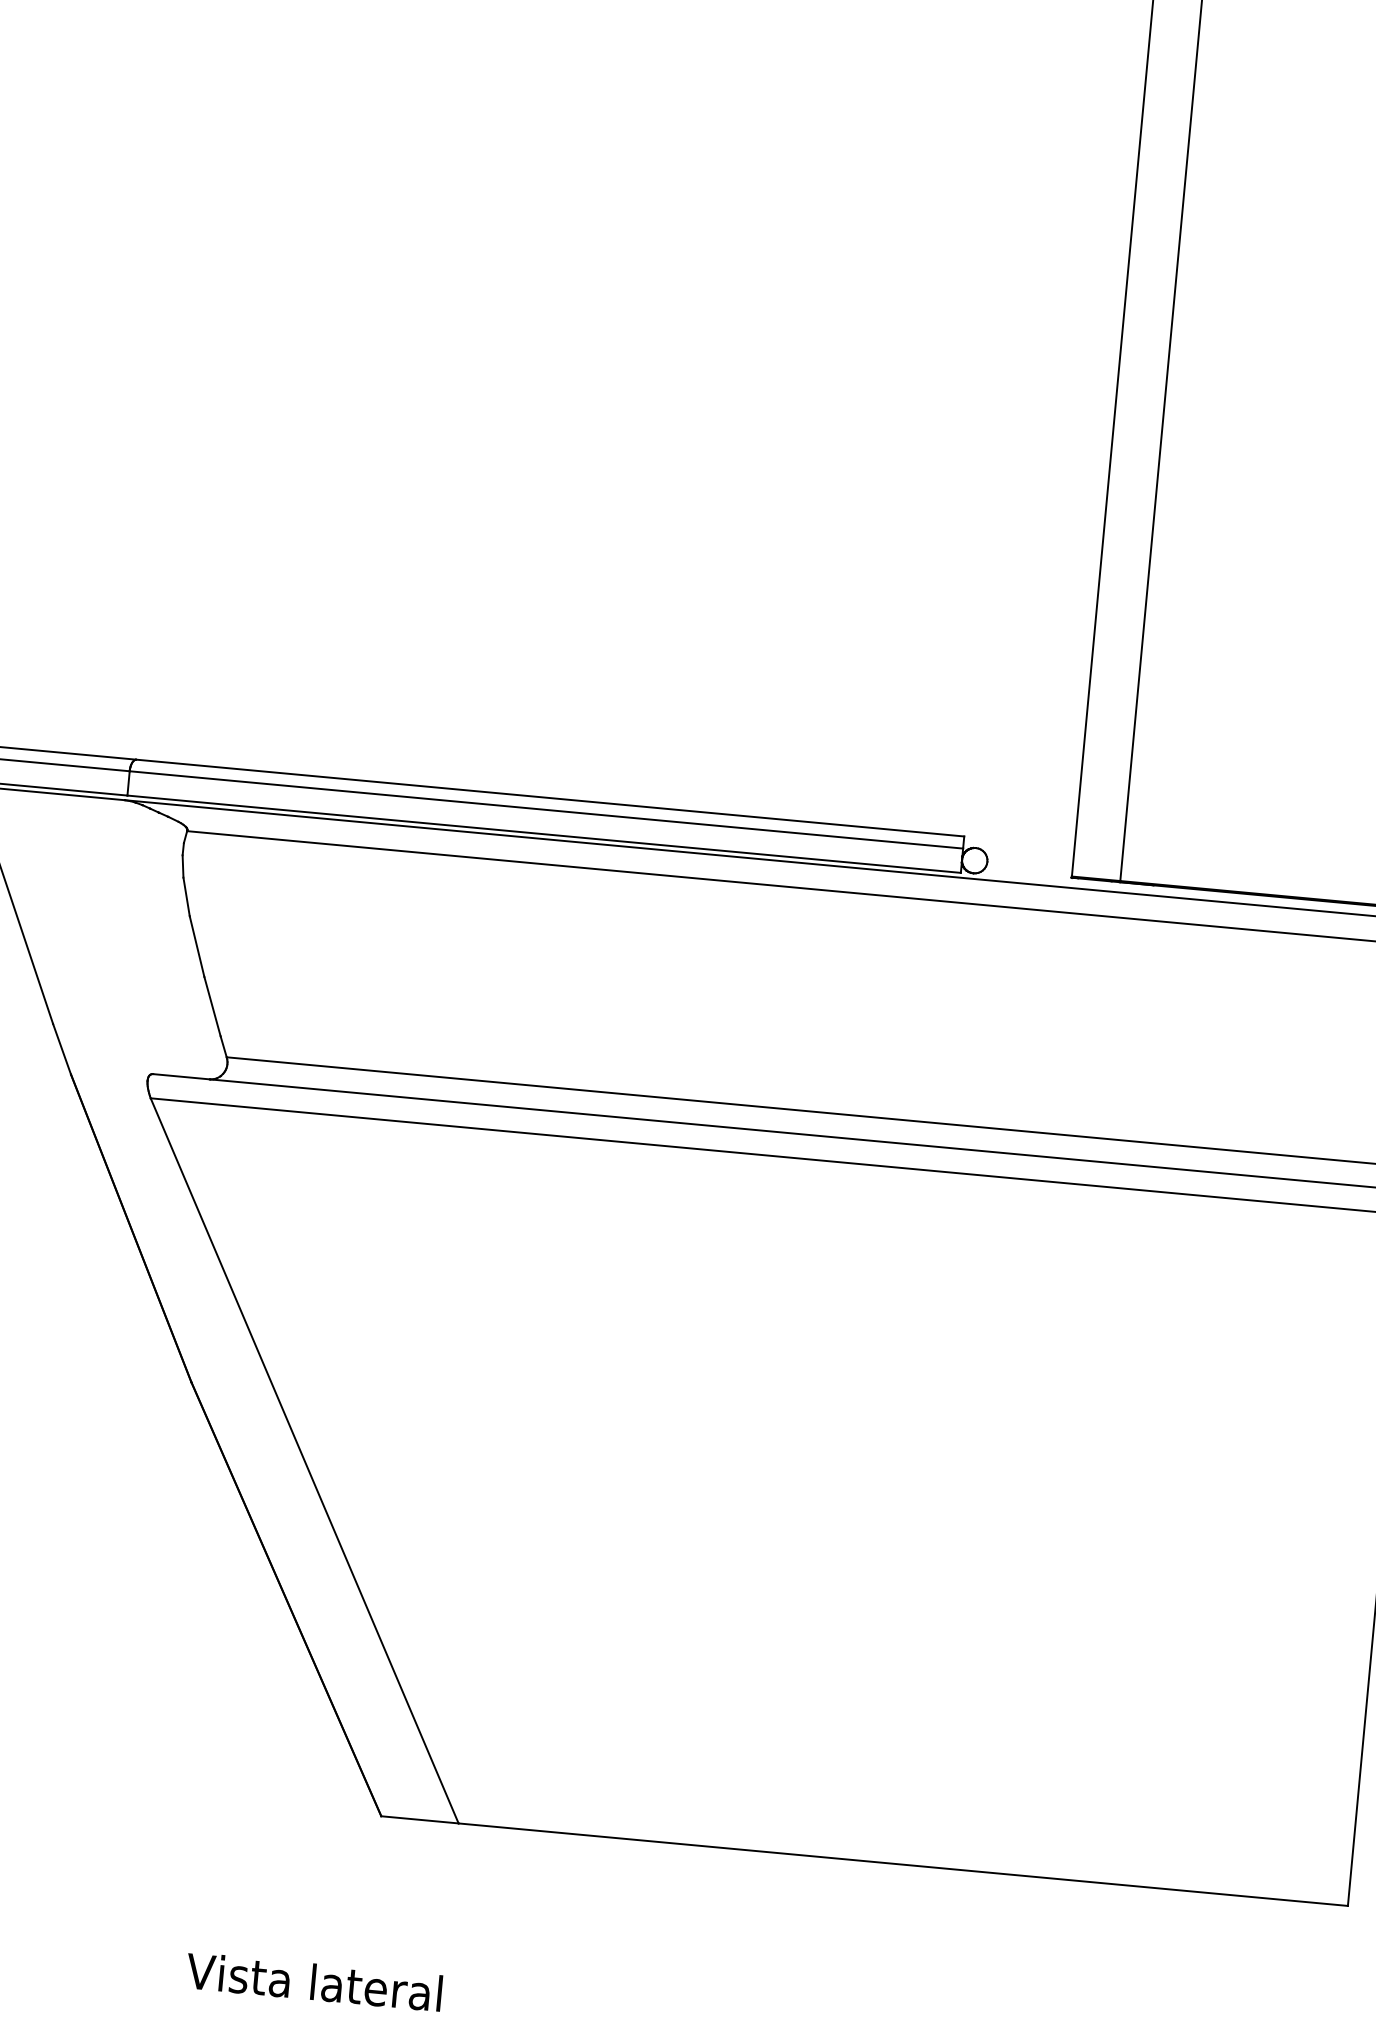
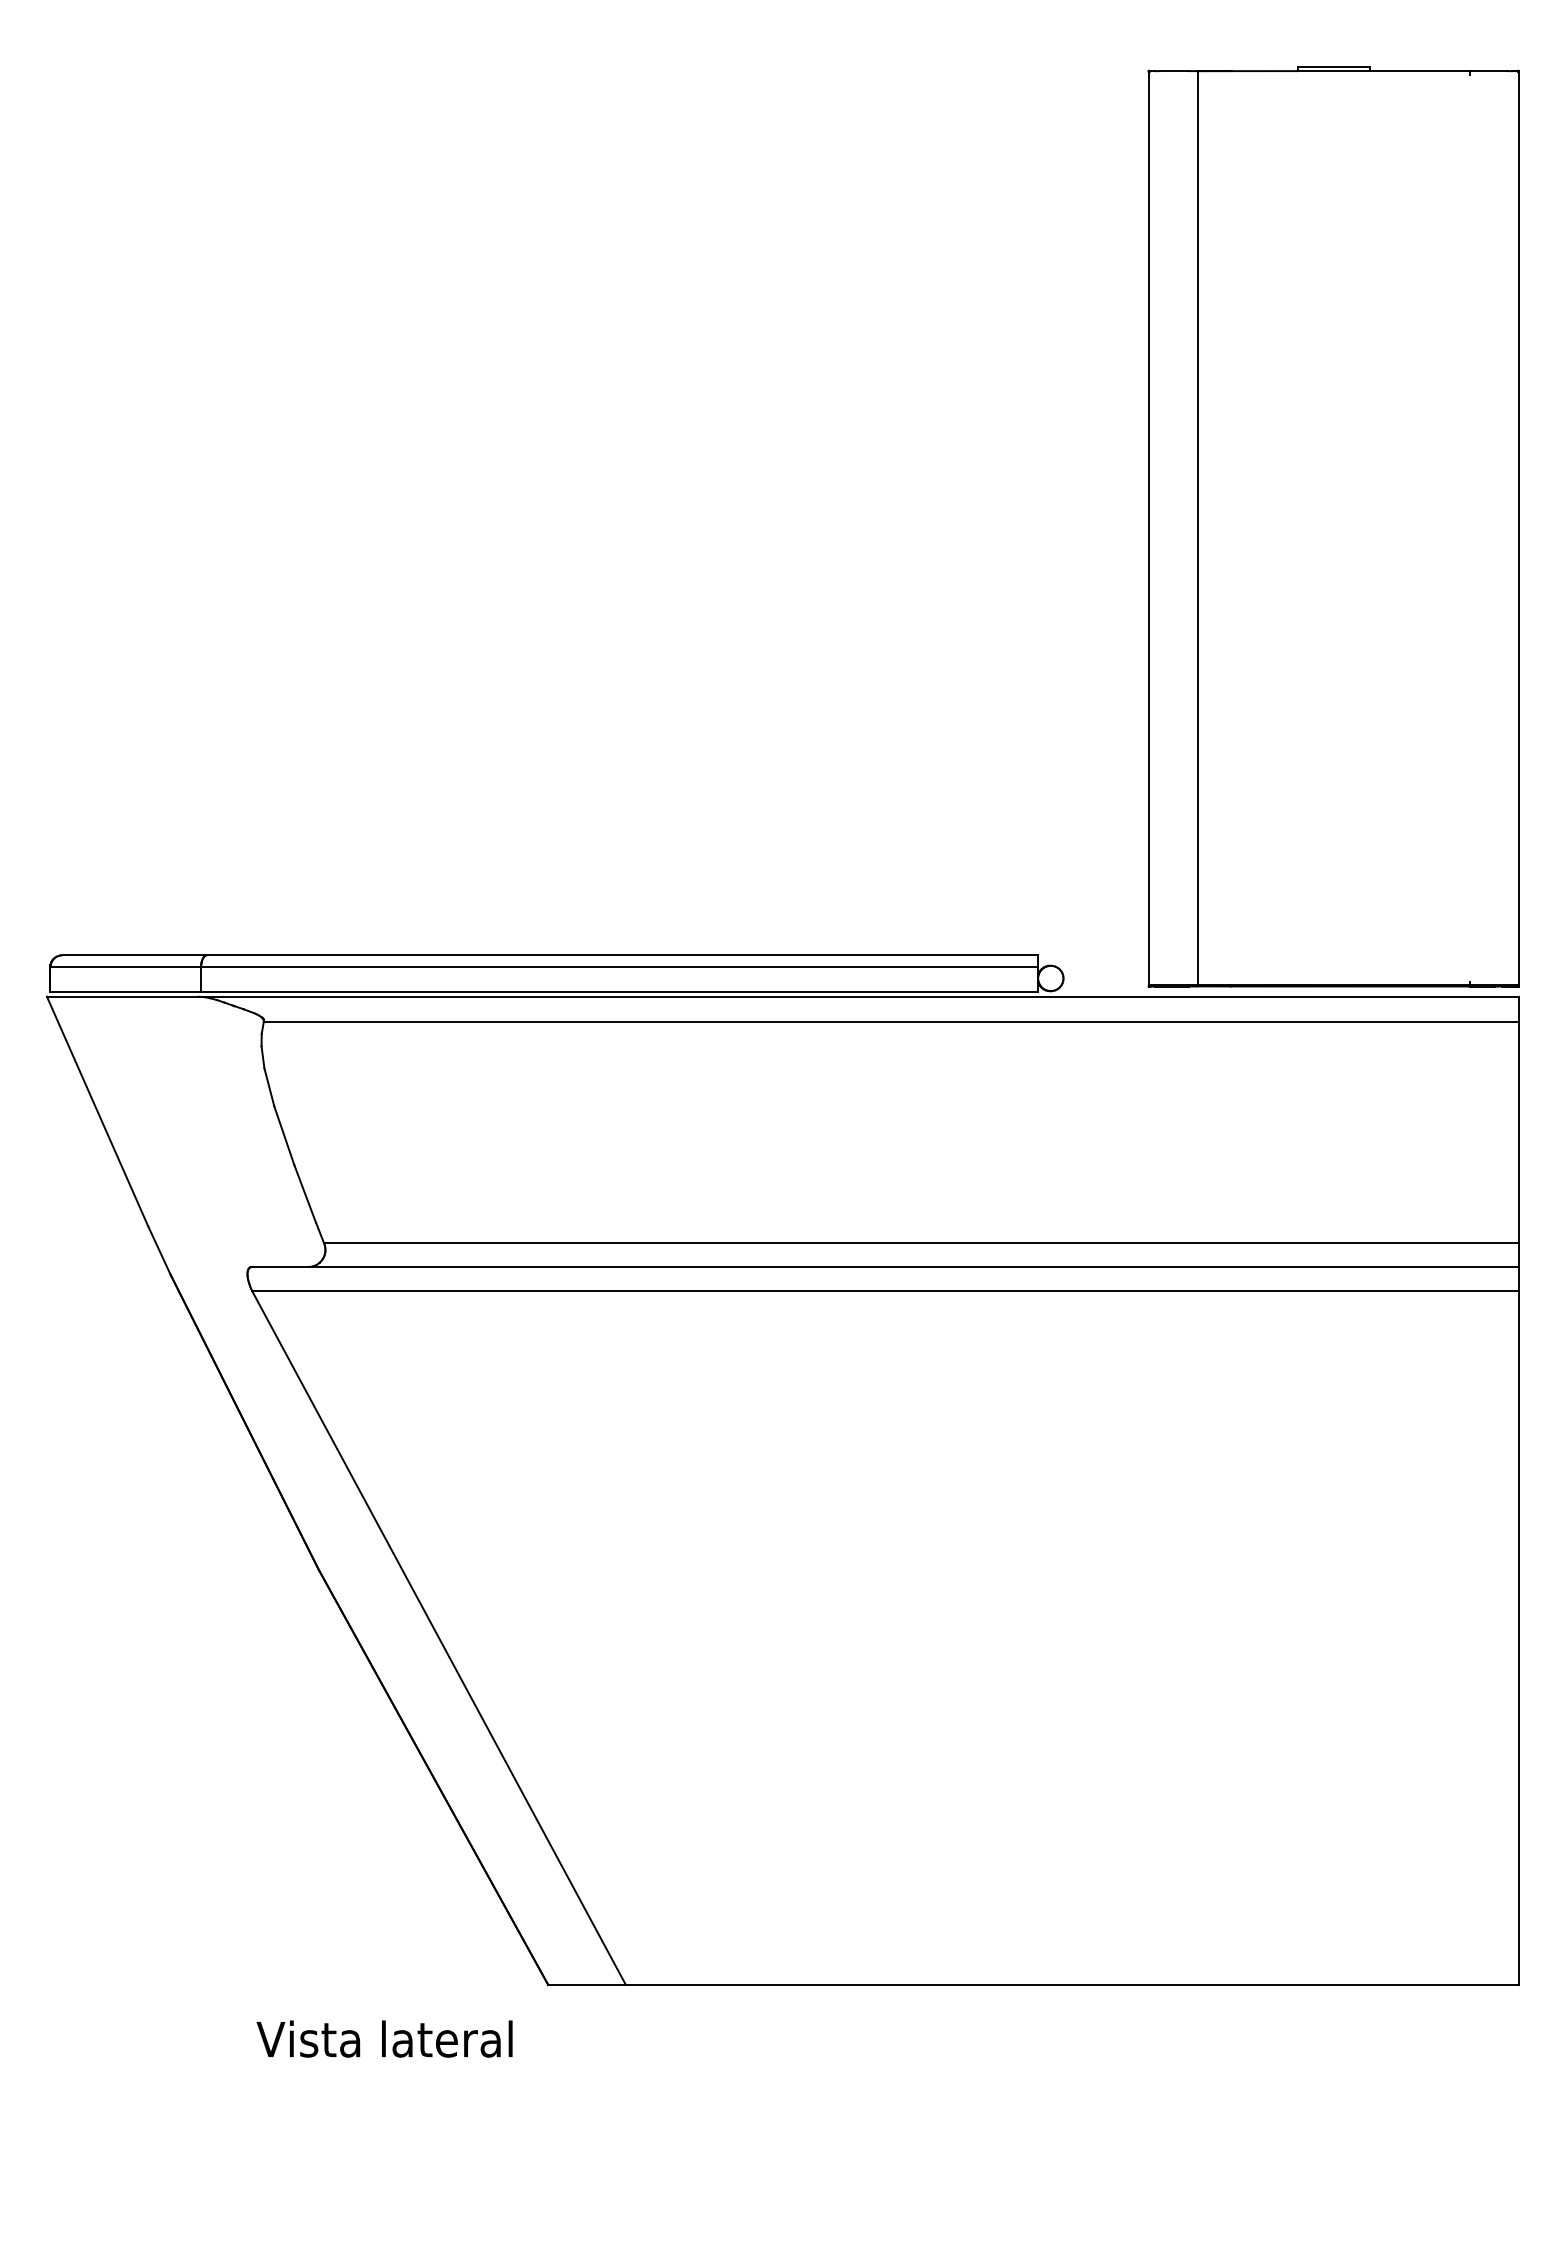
text: (314, 1981) -> (384, 2038), moved

